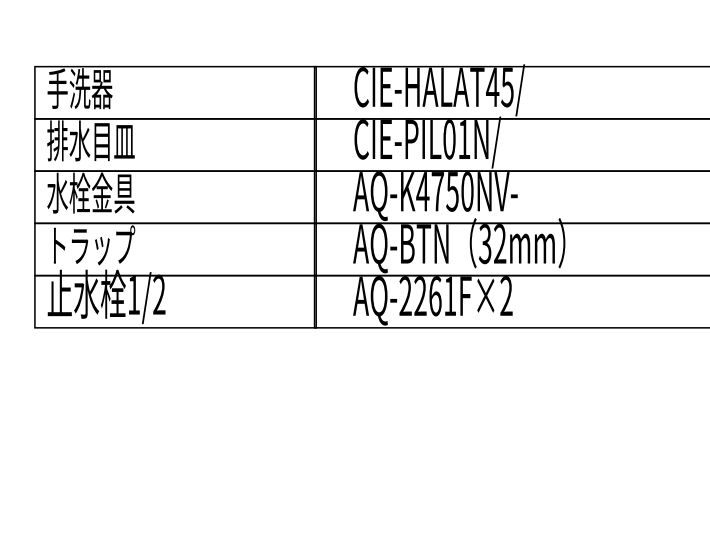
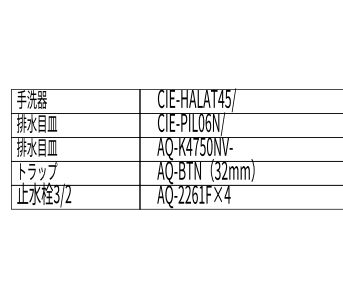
text: (464, 140) -> (208, 123), CIE-PIL01N/ -> CIE-PIL06N/
text: (91, 193) -> (37, 147), 水栓金具 -> 排水目皿
text: (133, 293) -> (56, 193), 1/2 -> 3/2
text: (506, 295) -> (227, 194), AQ-2261F×2 -> AQ-2261F×4

